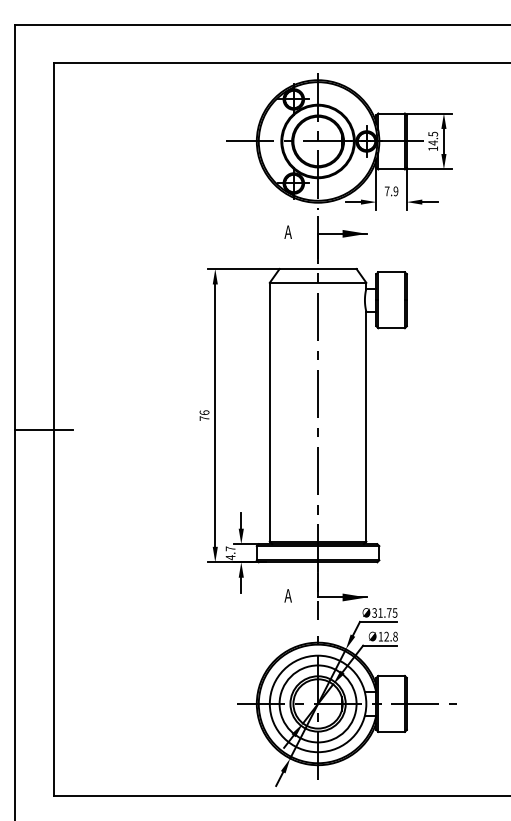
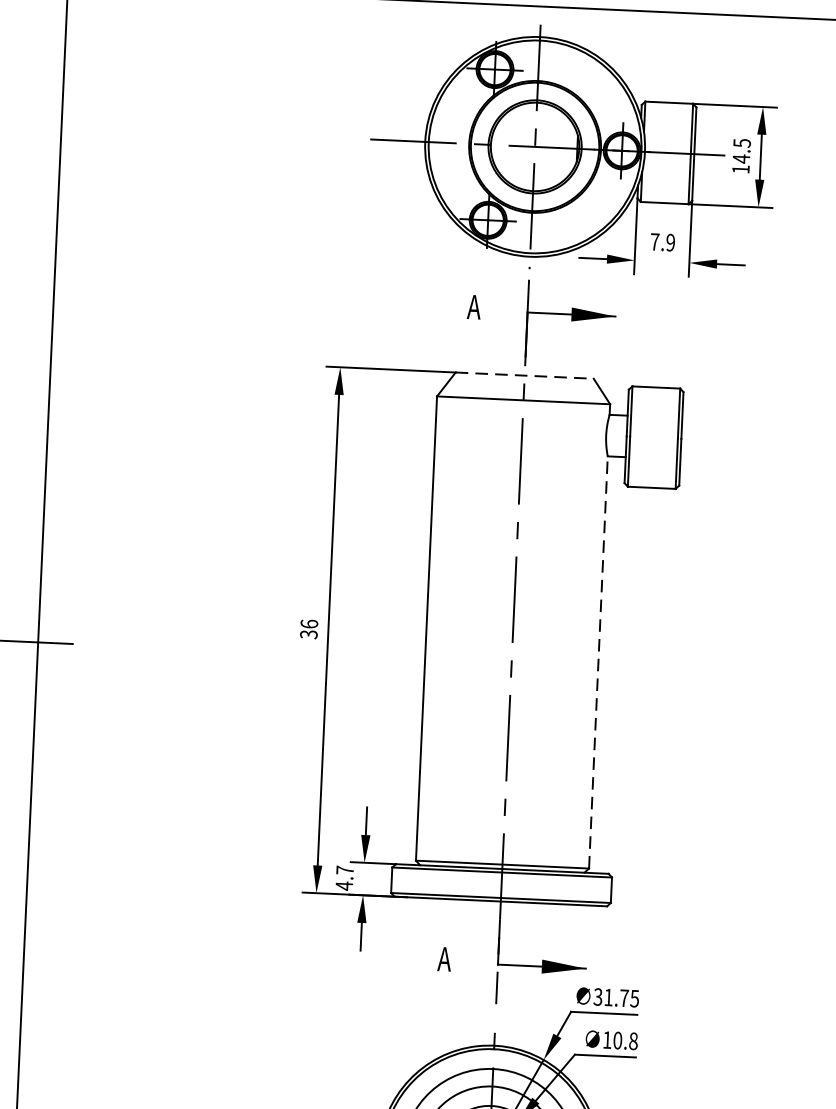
line: (318, 269) -> (525, 376), solid -> dashed
text: (204, 418) -> (308, 634), 76 -> 36
line: (366, 426) -> (598, 661), solid -> dashed
text: (386, 636) -> (617, 1040), 12.8 -> 10.8

